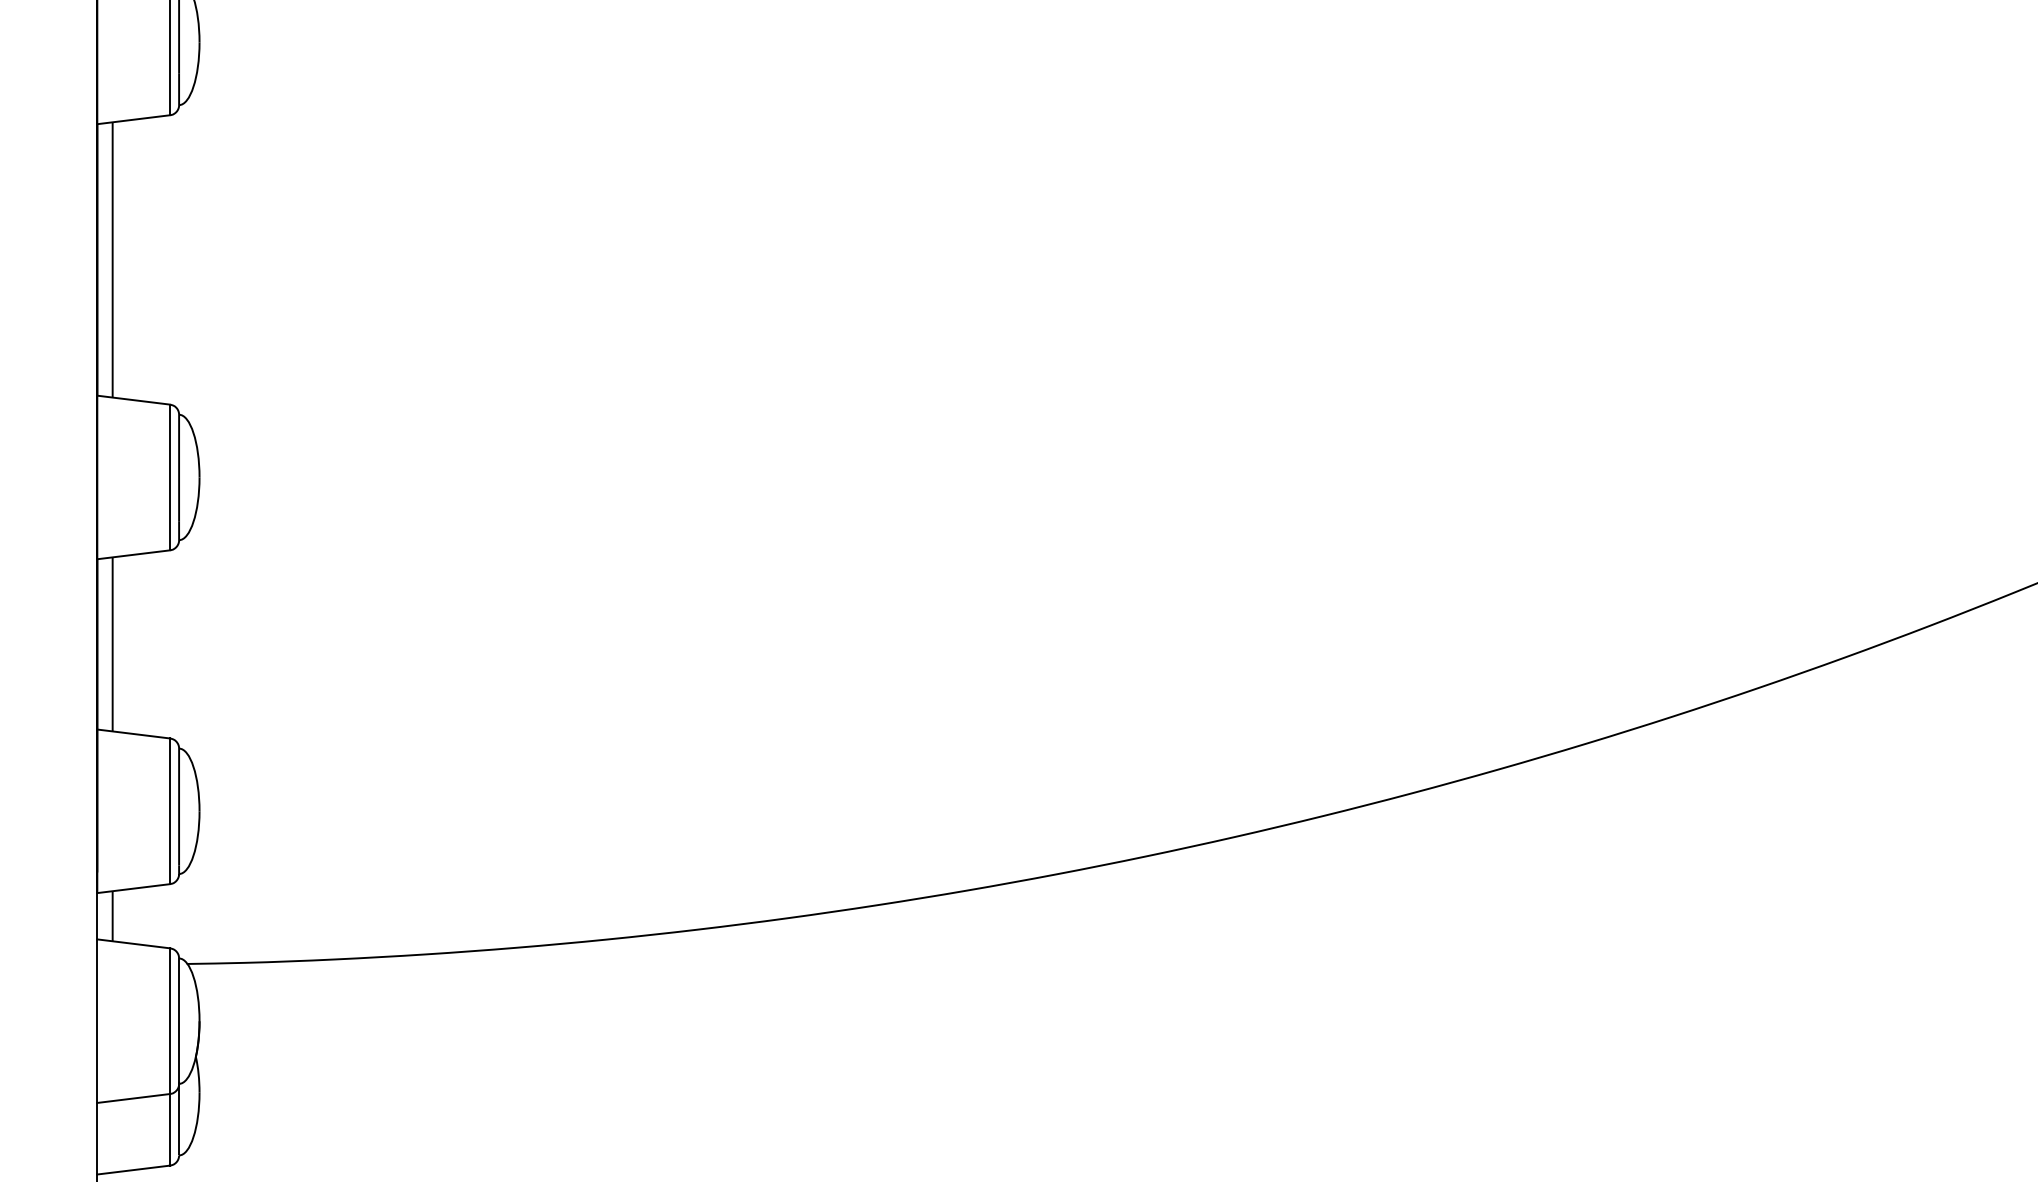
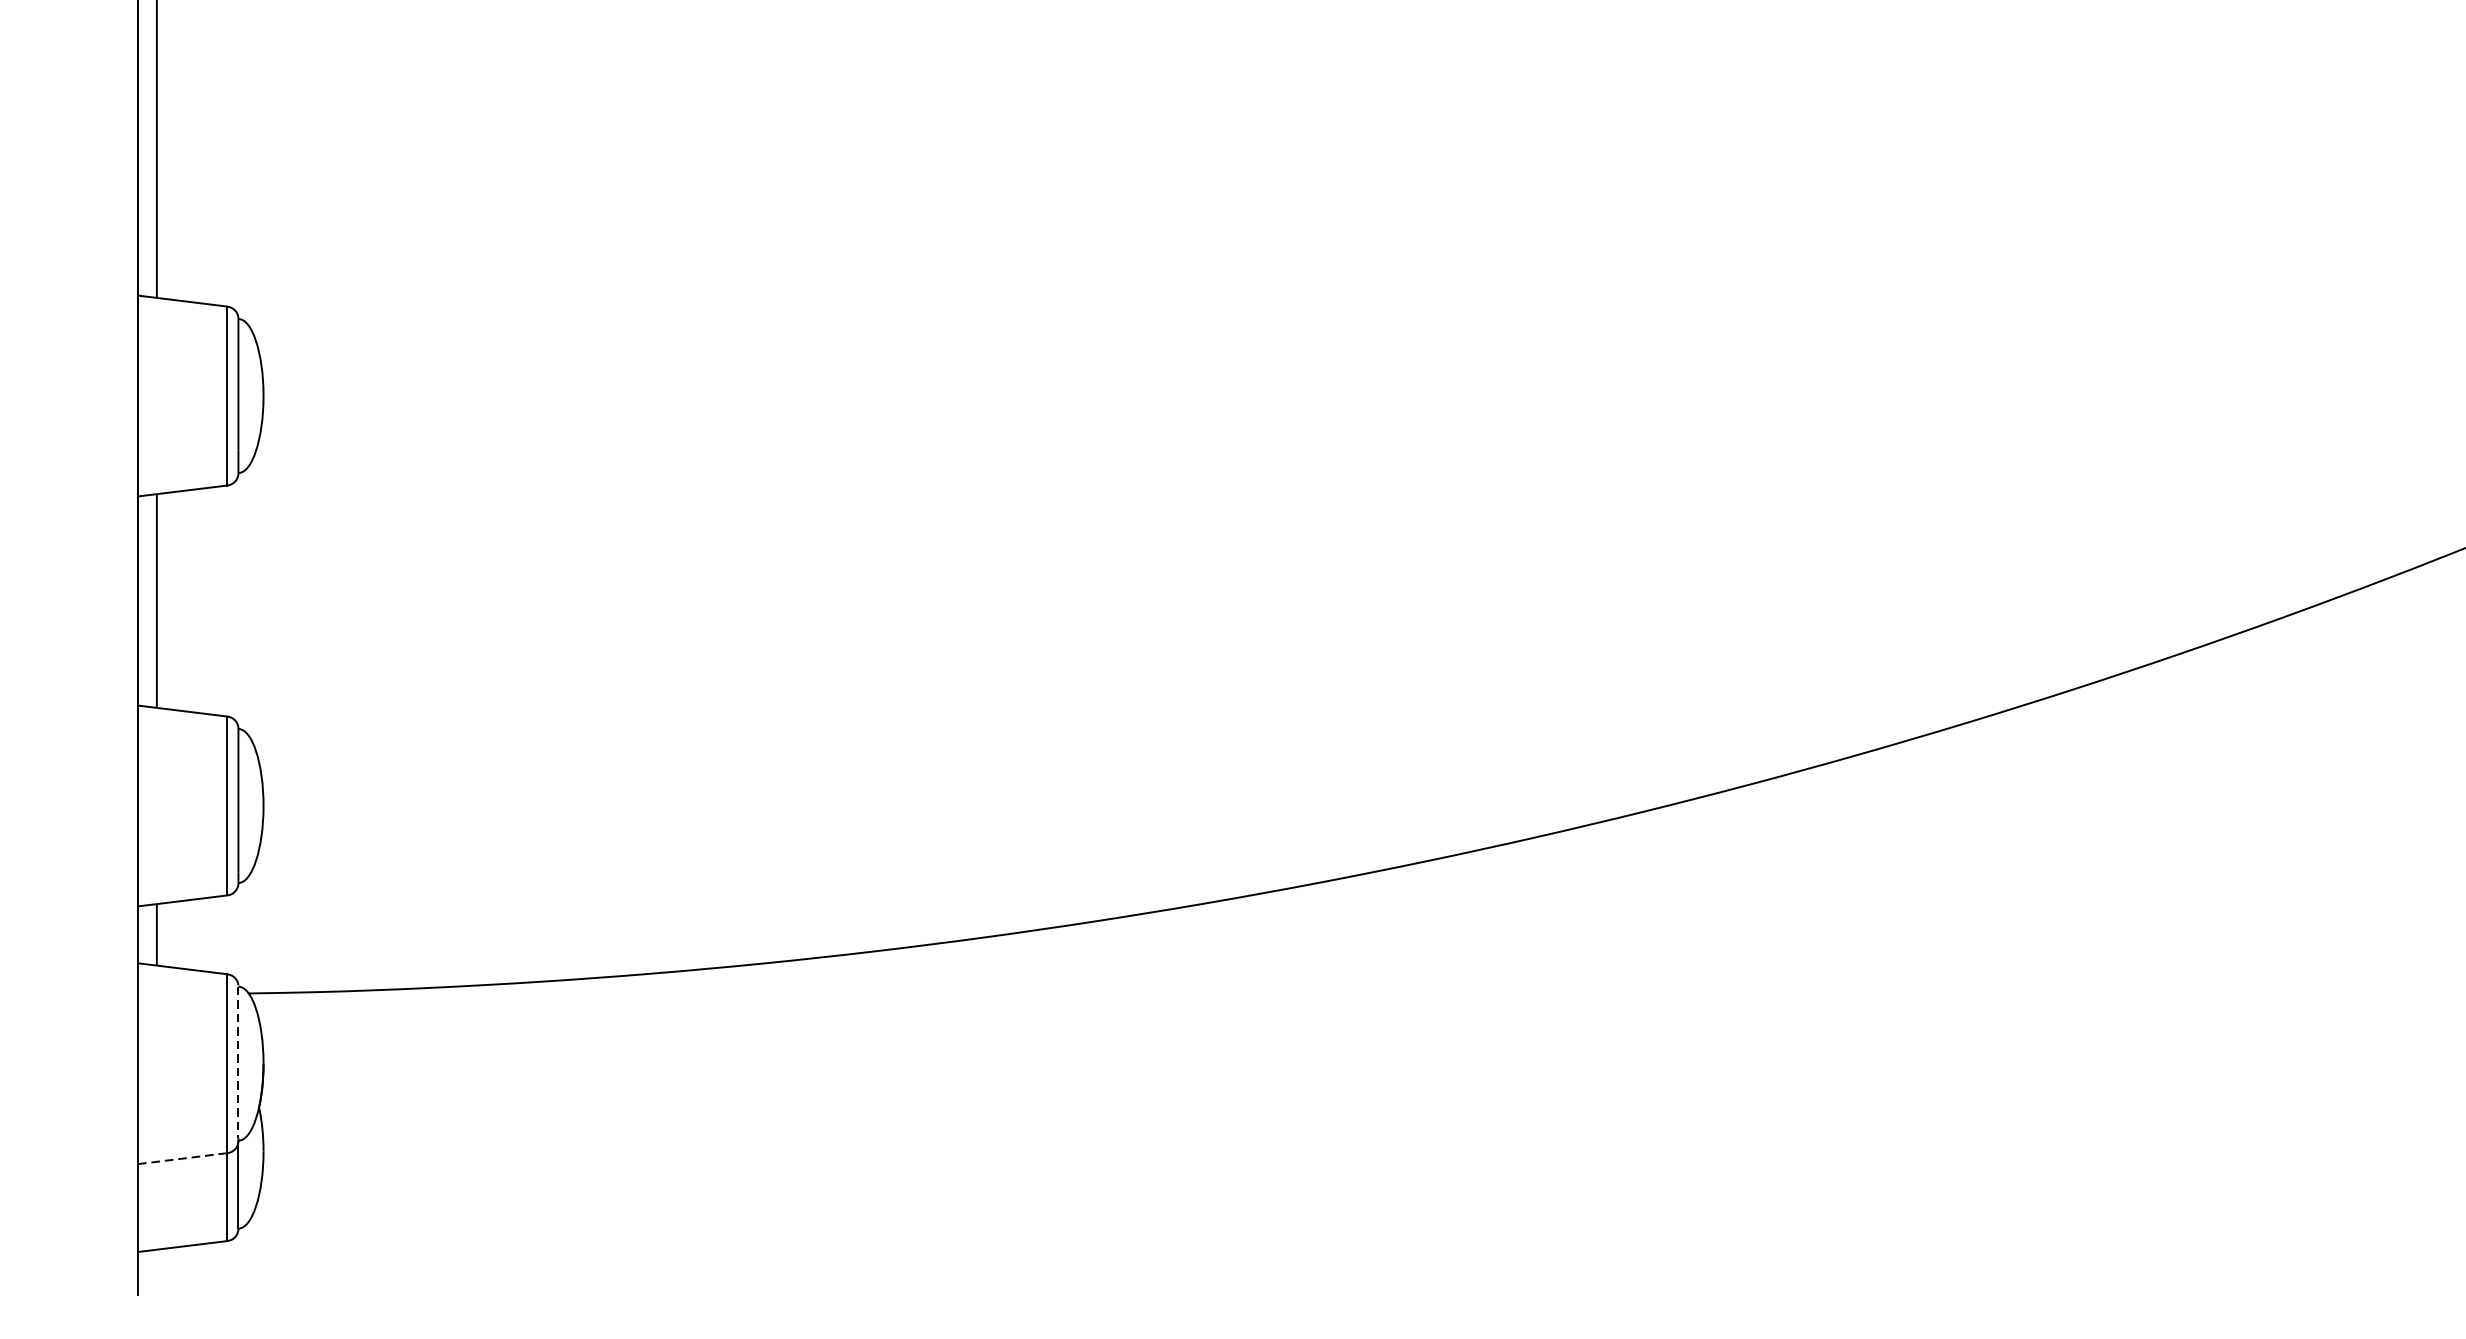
line: (179, 1020) -> (238, 1062), solid -> dashed
line: (133, 1098) -> (182, 1158), solid -> dashed

